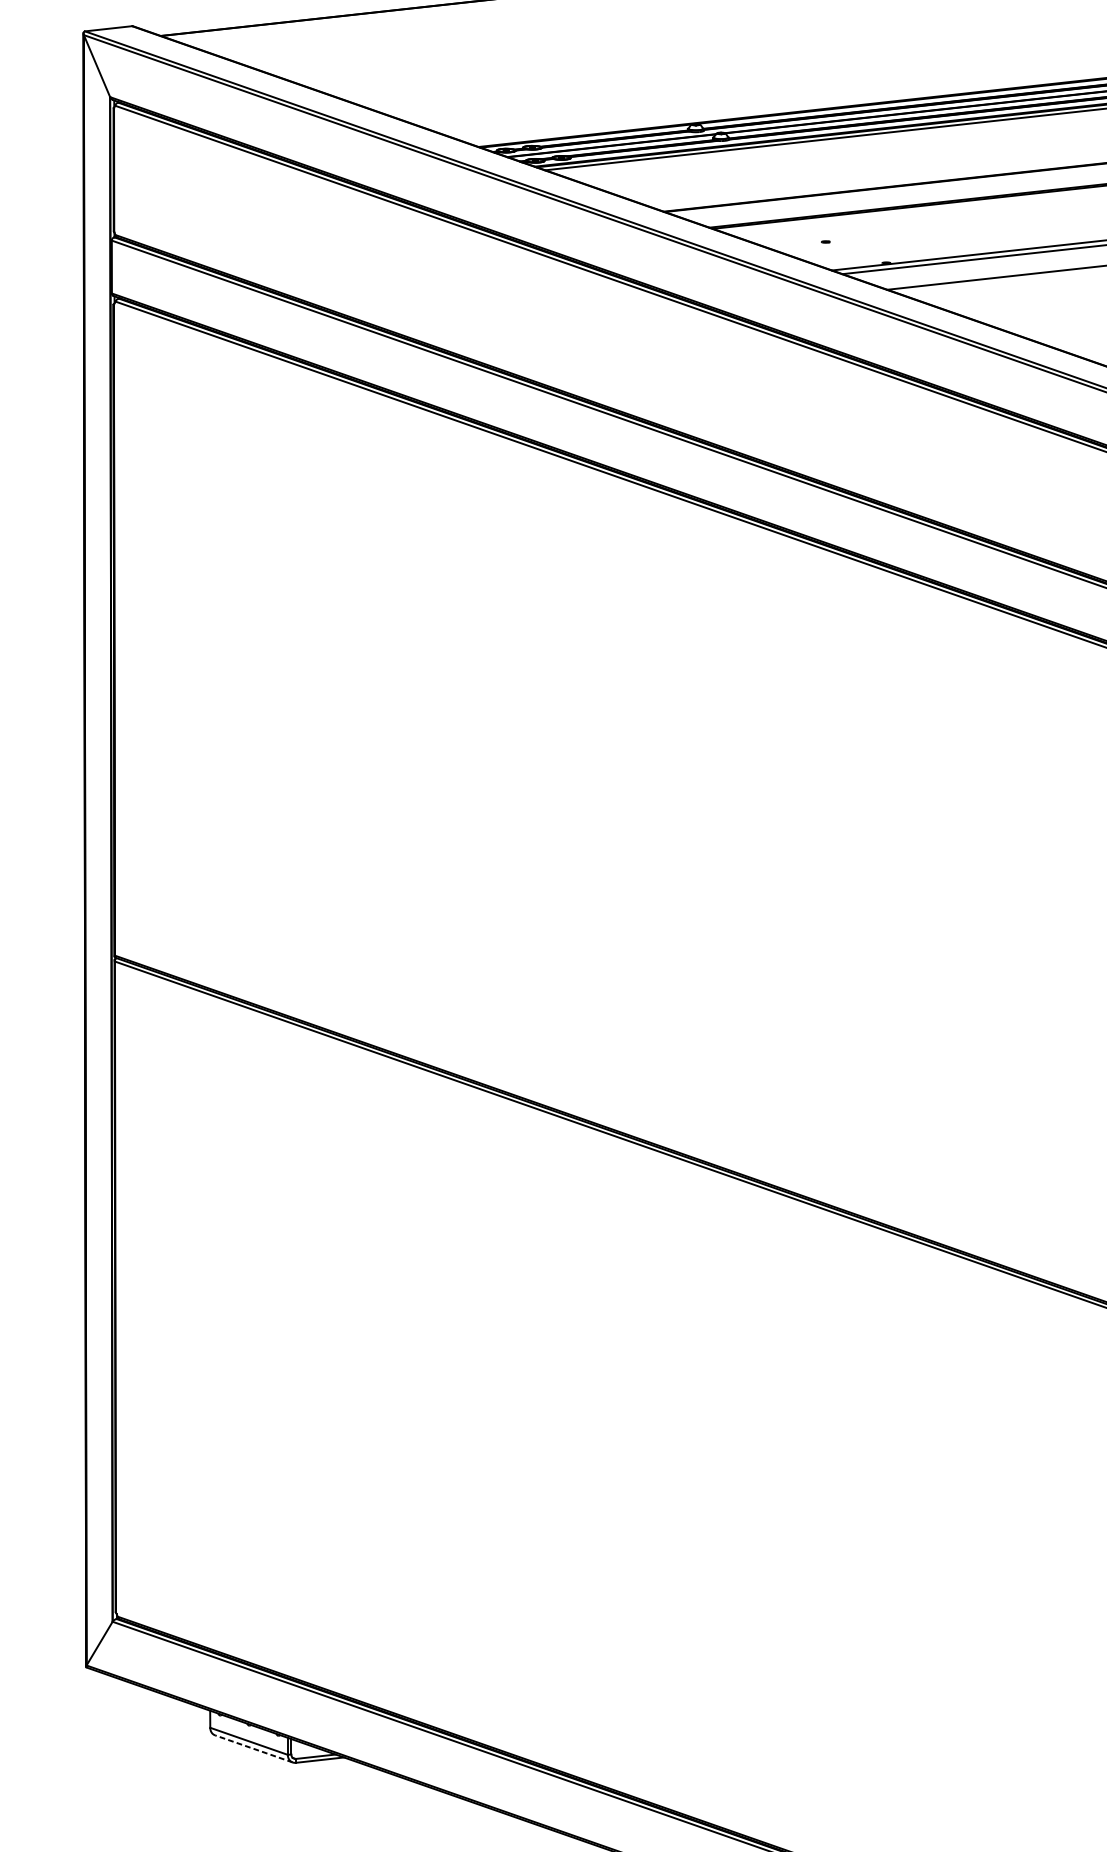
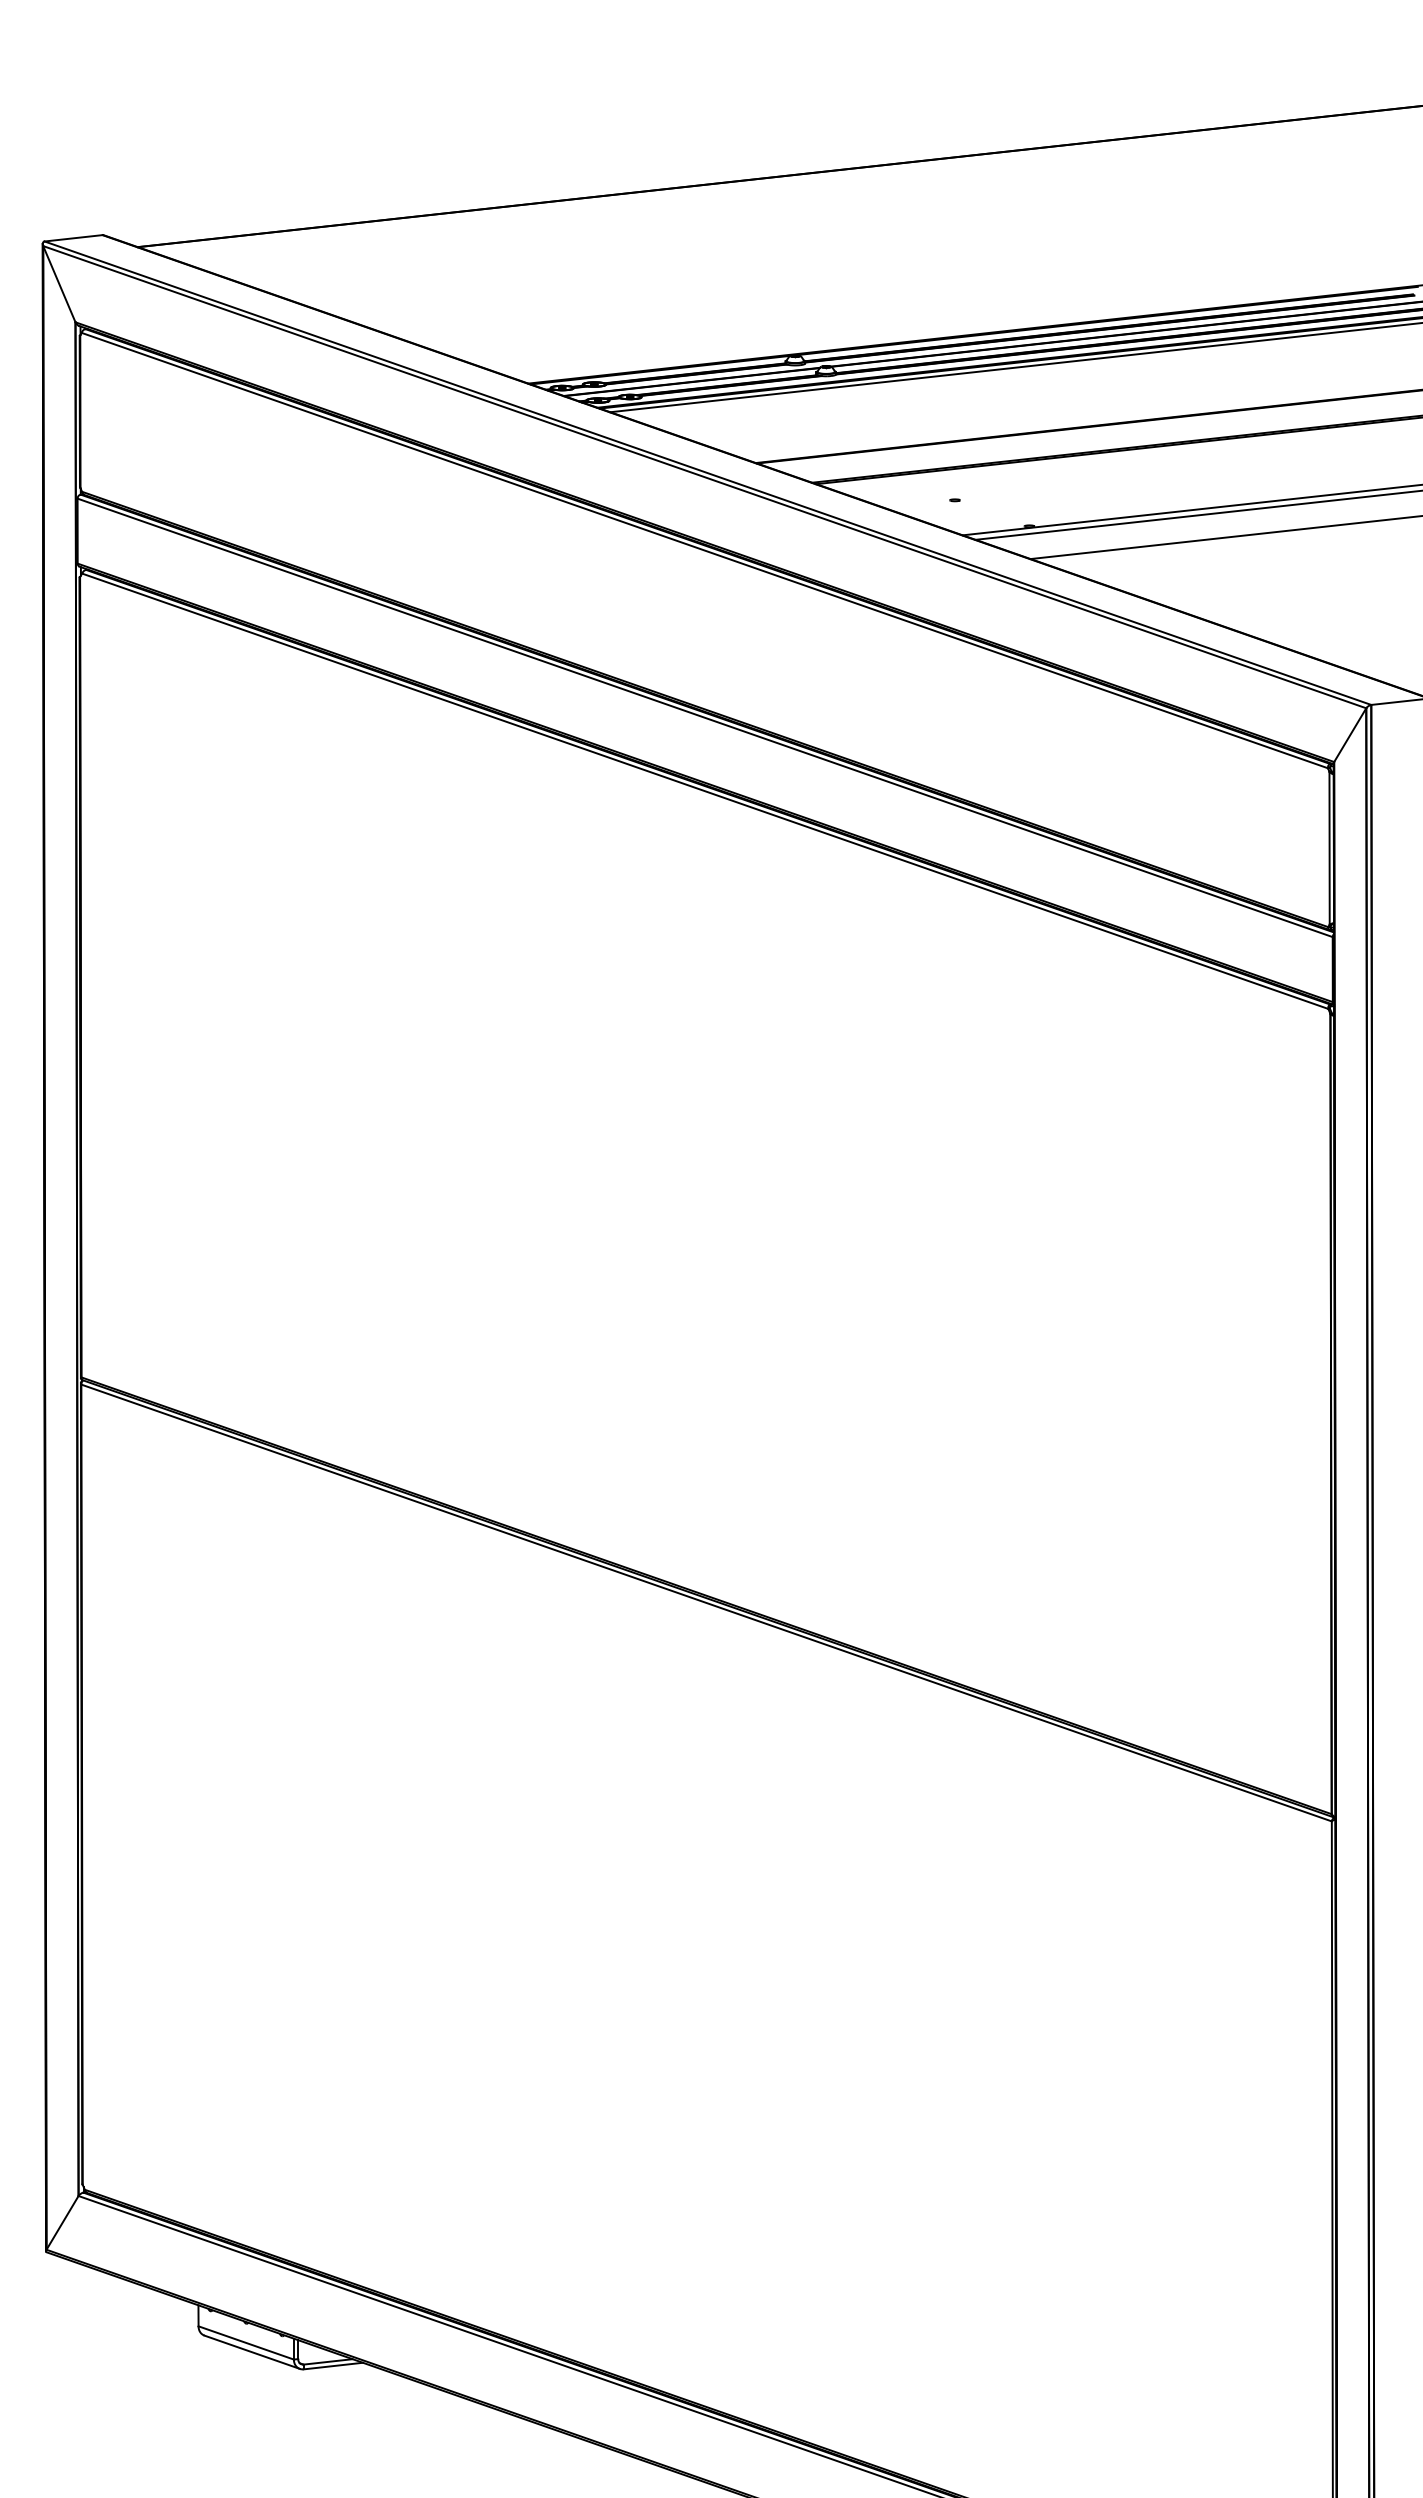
line: (253, 1749) -> (251, 2352), dashed -> solid

